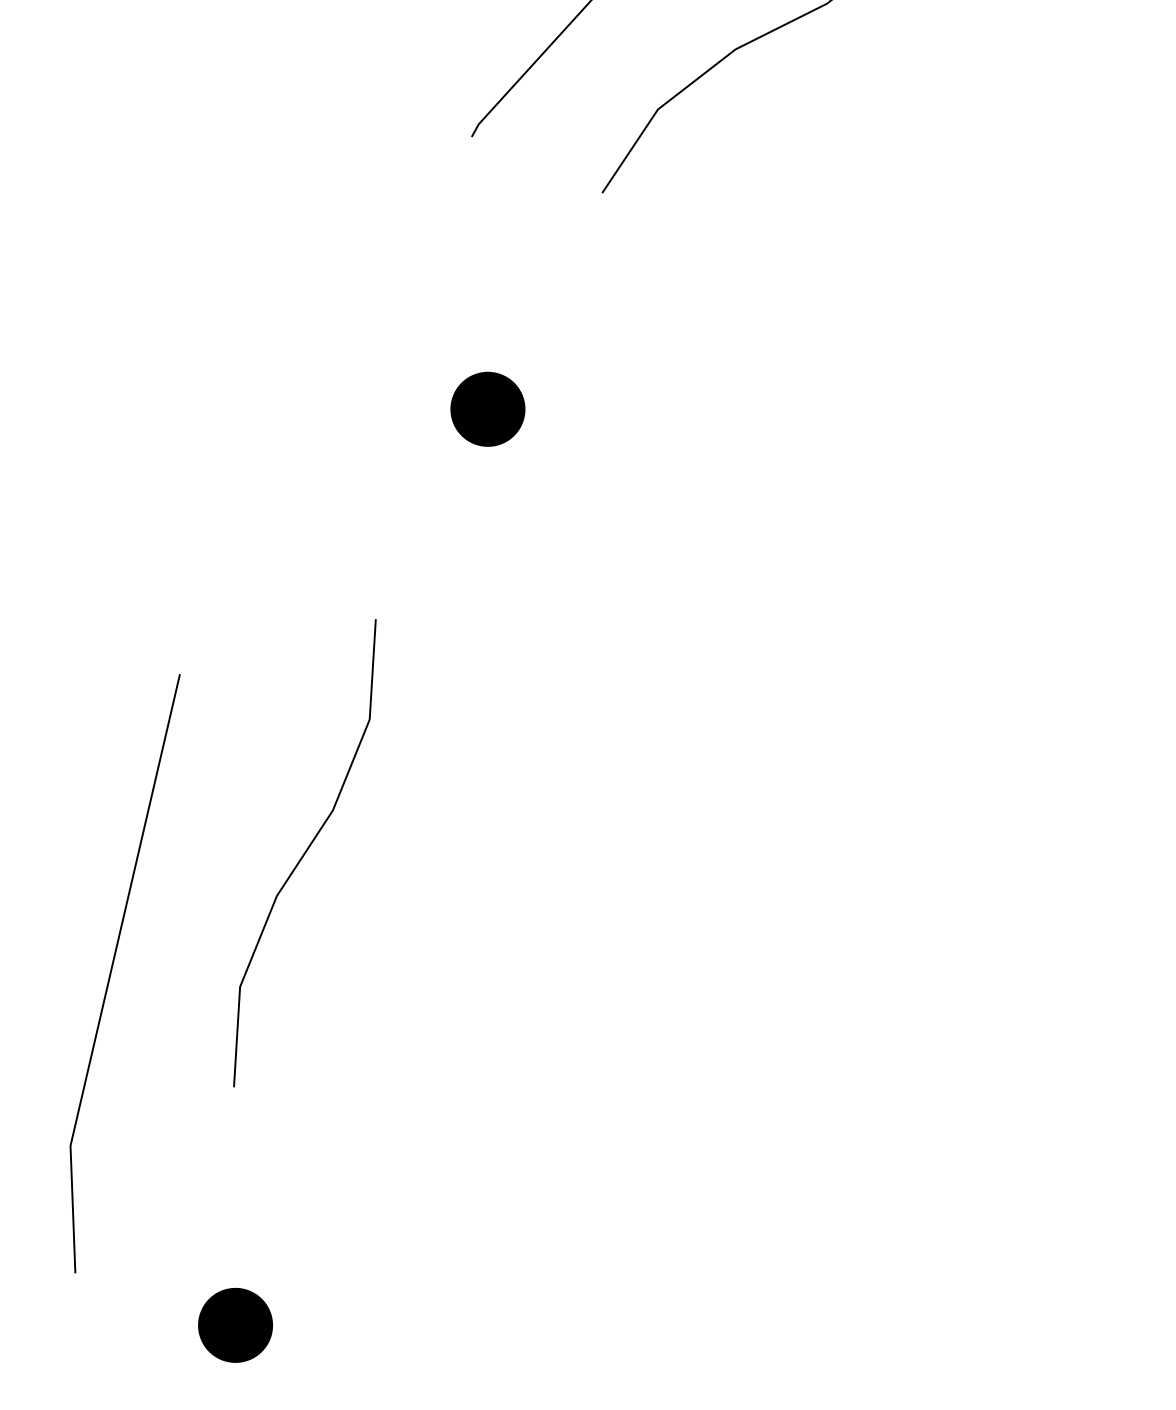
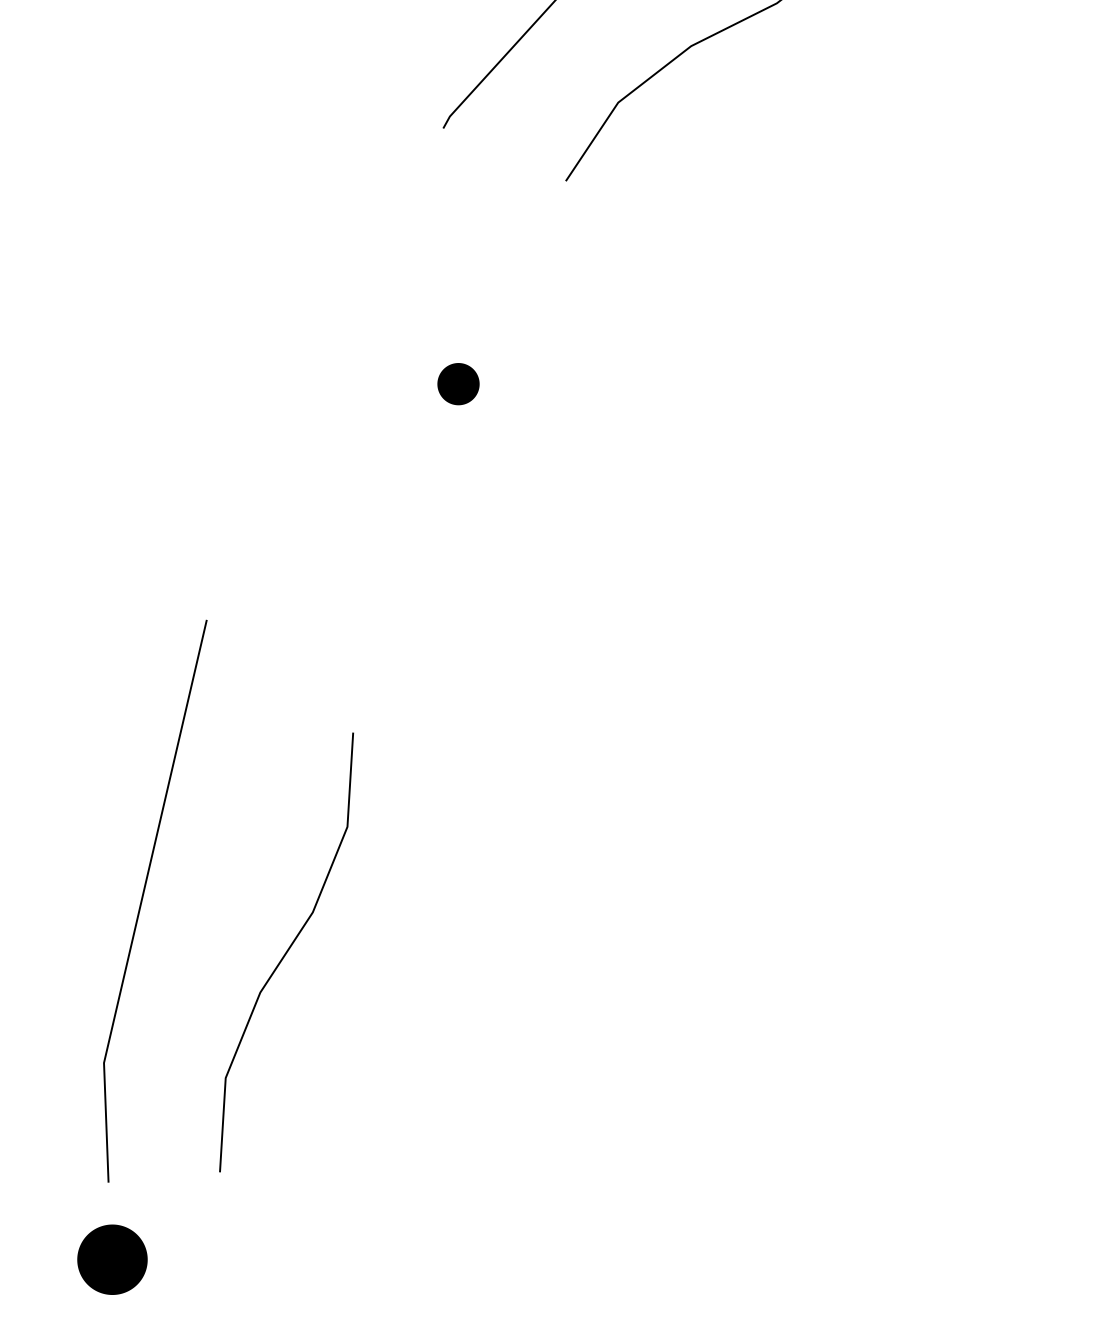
part: (487, 408) -> (458, 383), size x0.6
curve: (304, 853) -> (286, 952), moved
line: (112, 970) -> (143, 898), moved
part: (235, 1324) -> (112, 1258), moved

